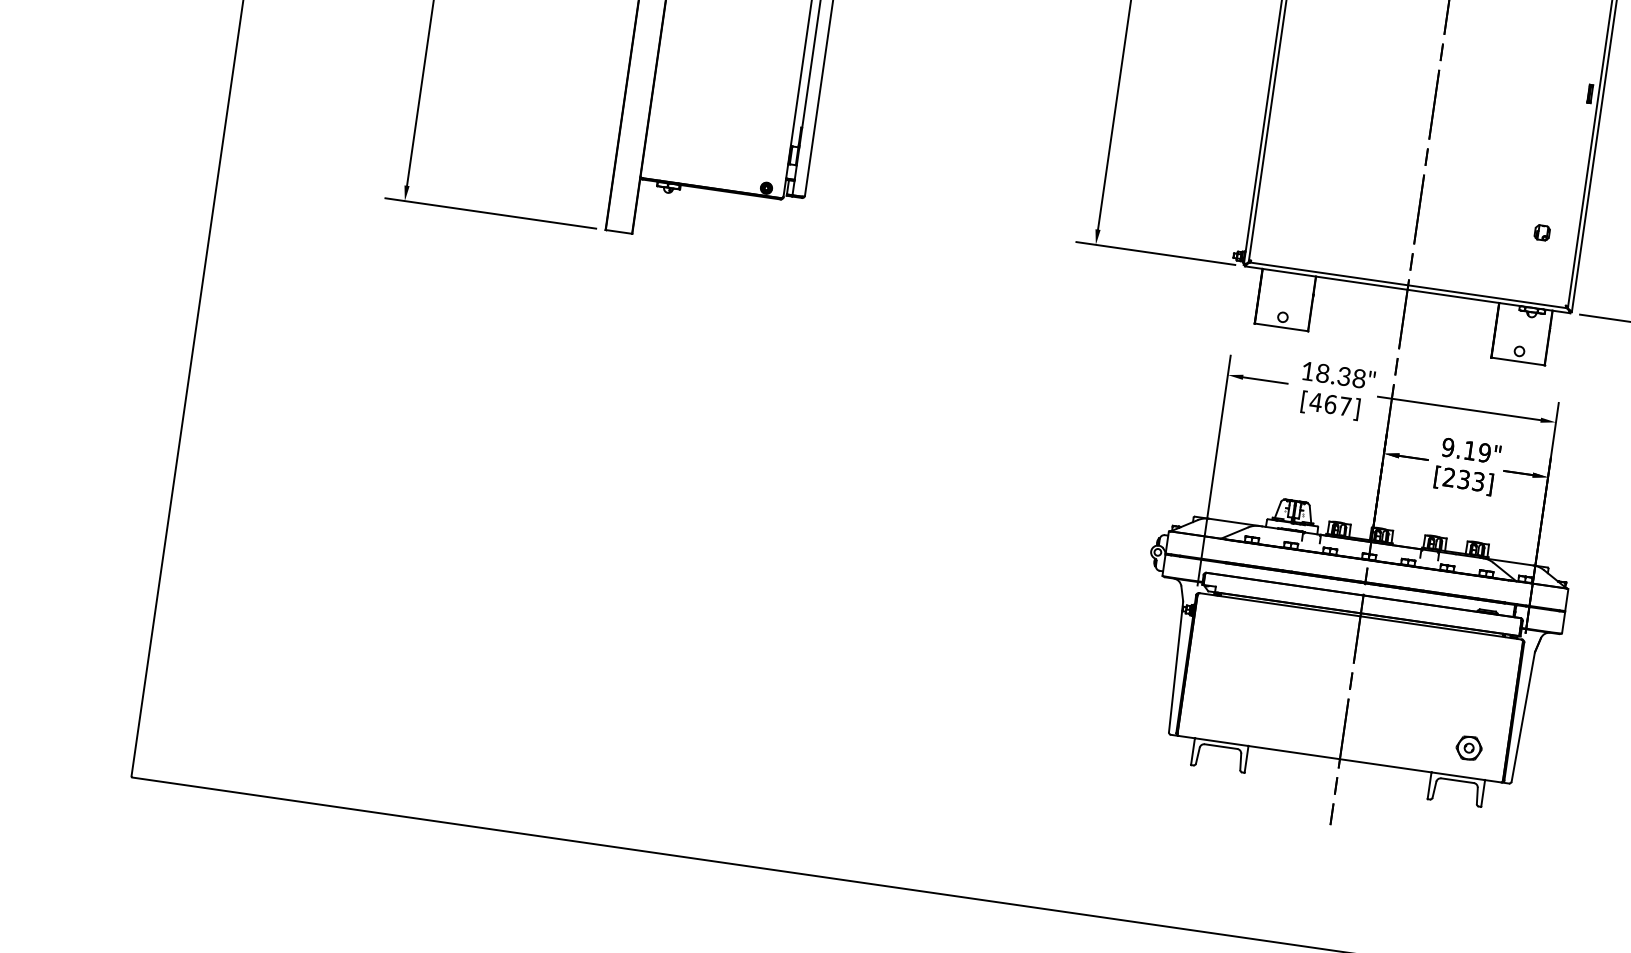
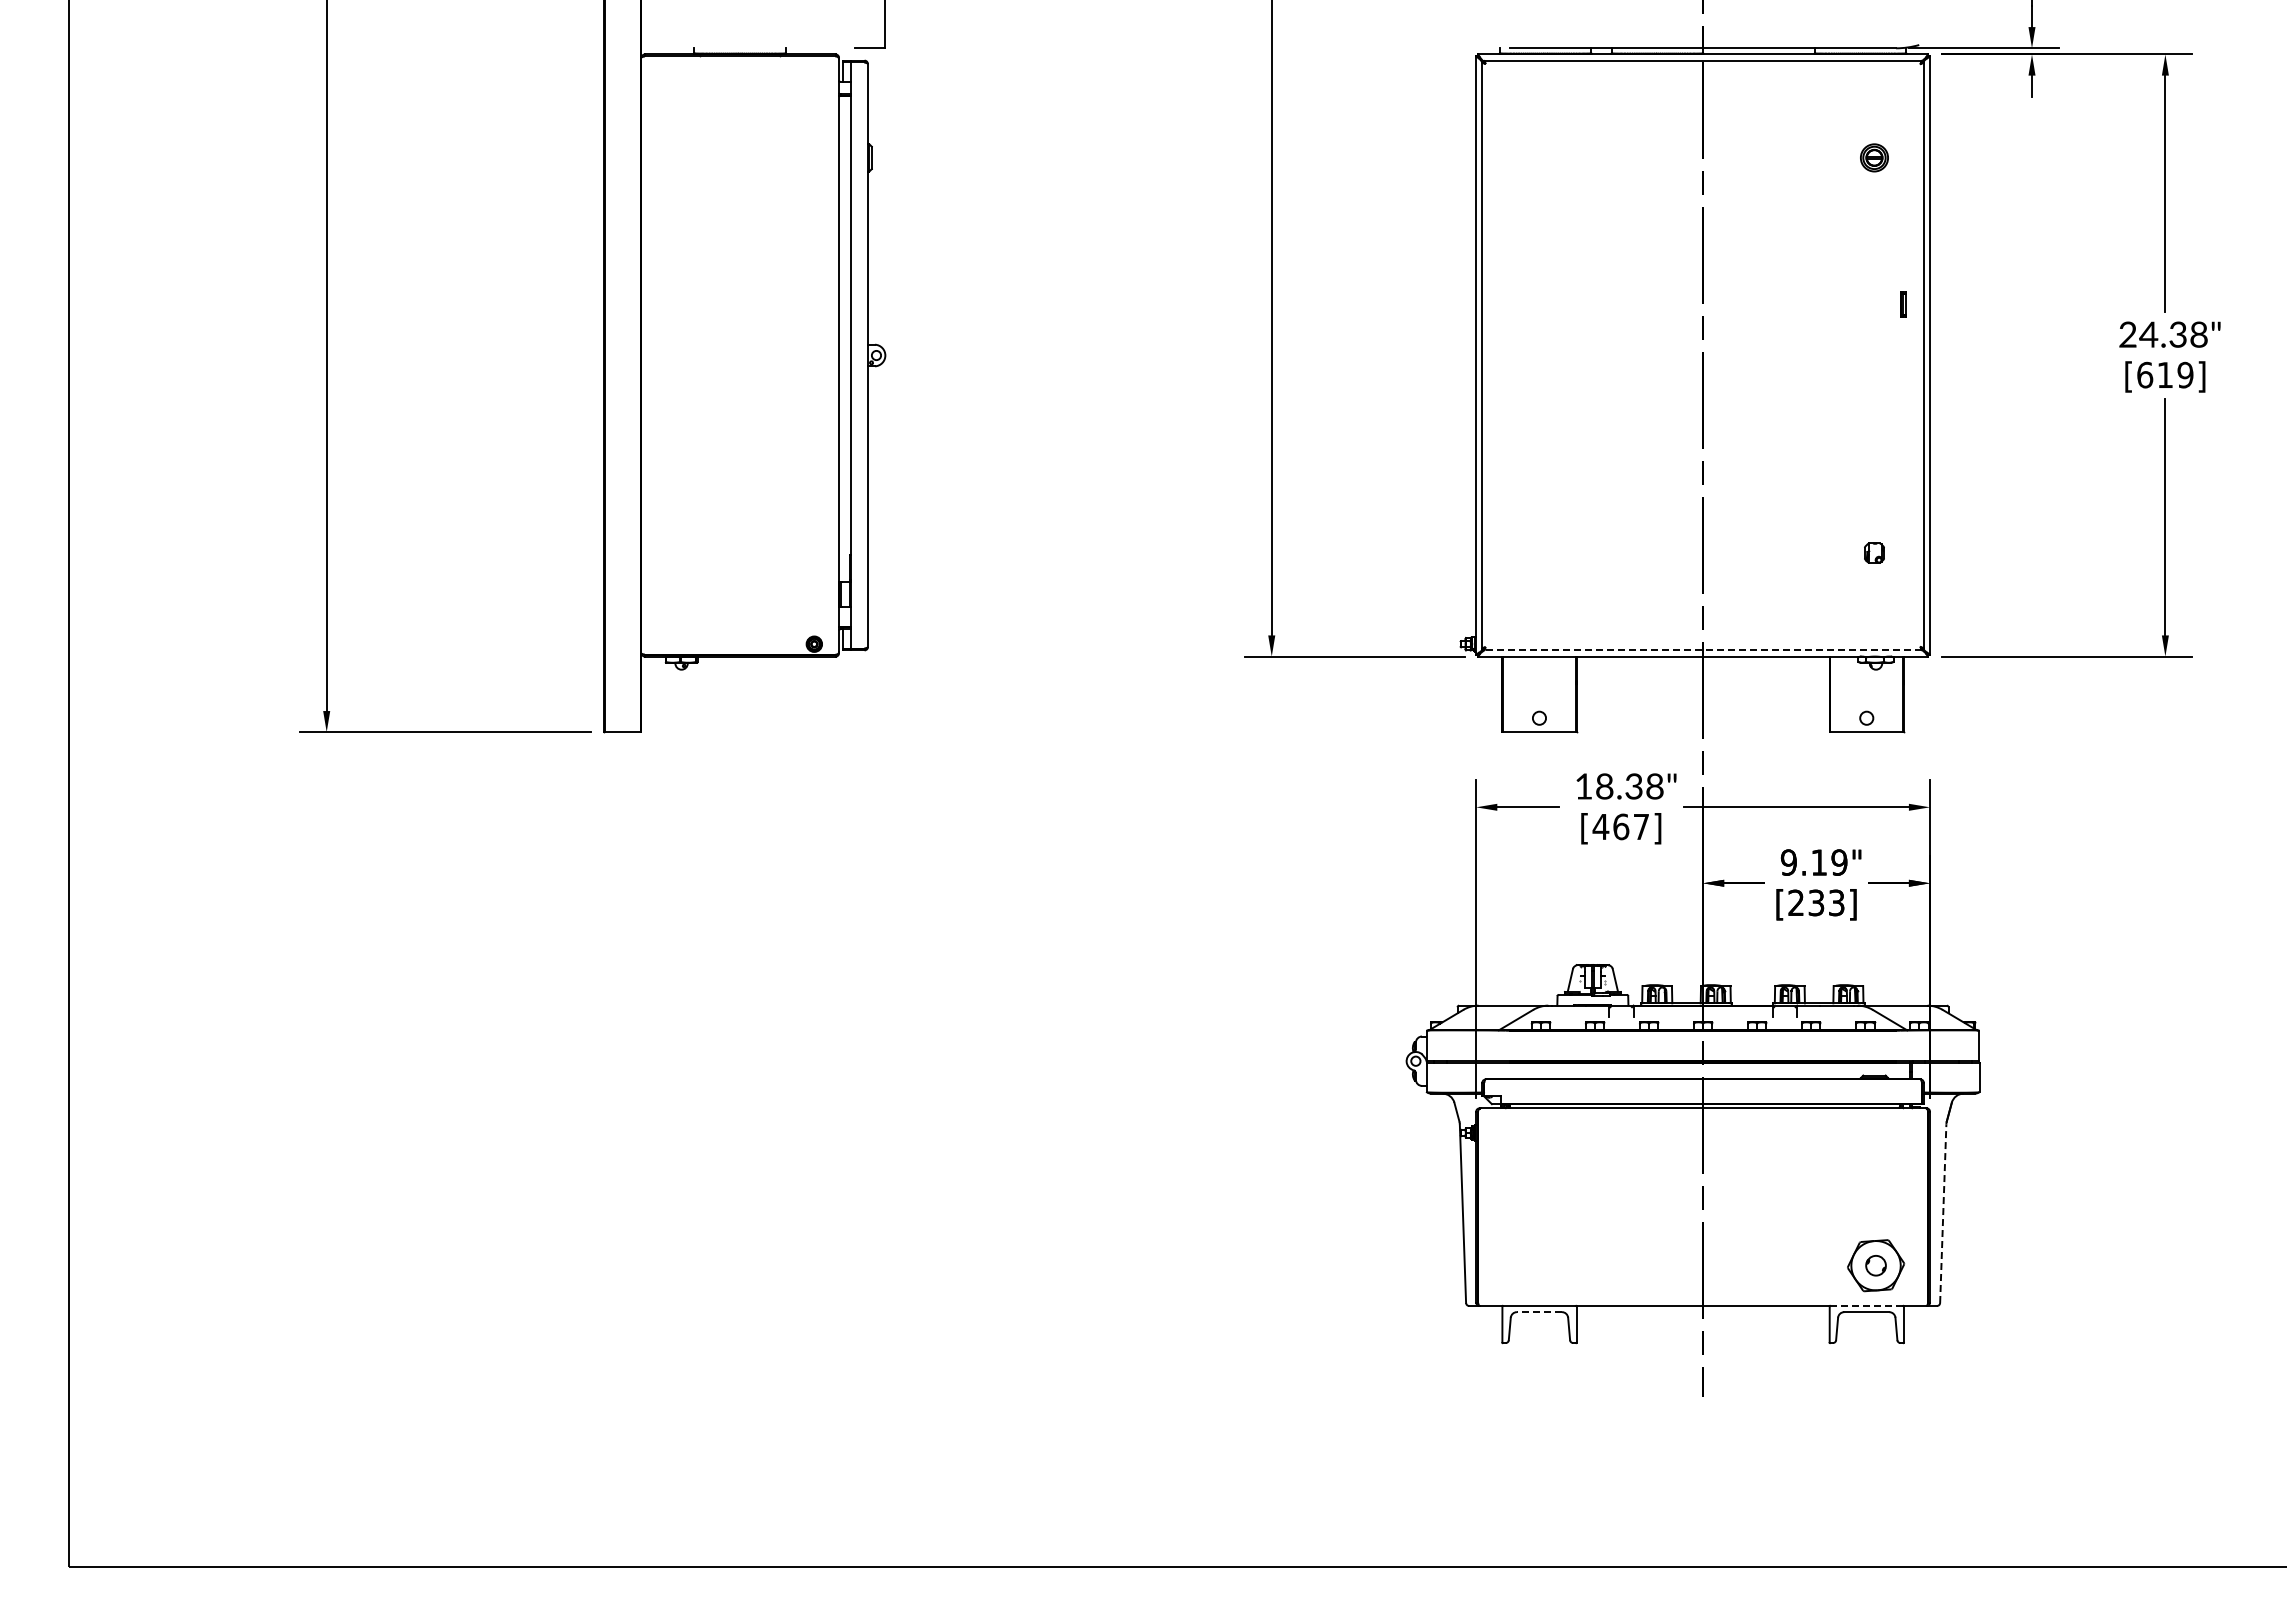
part: (1590, 93) -> (1903, 304), moved
line: (1408, 285) -> (1703, 650), solid -> dashed
line: (1523, 717) -> (1943, 1213), solid -> dashed
line: (1221, 746) -> (1539, 1312), solid -> dashed
part: (1468, 747) -> (1875, 1265), size x1.6
line: (1458, 775) -> (1866, 1305), solid -> dashed

